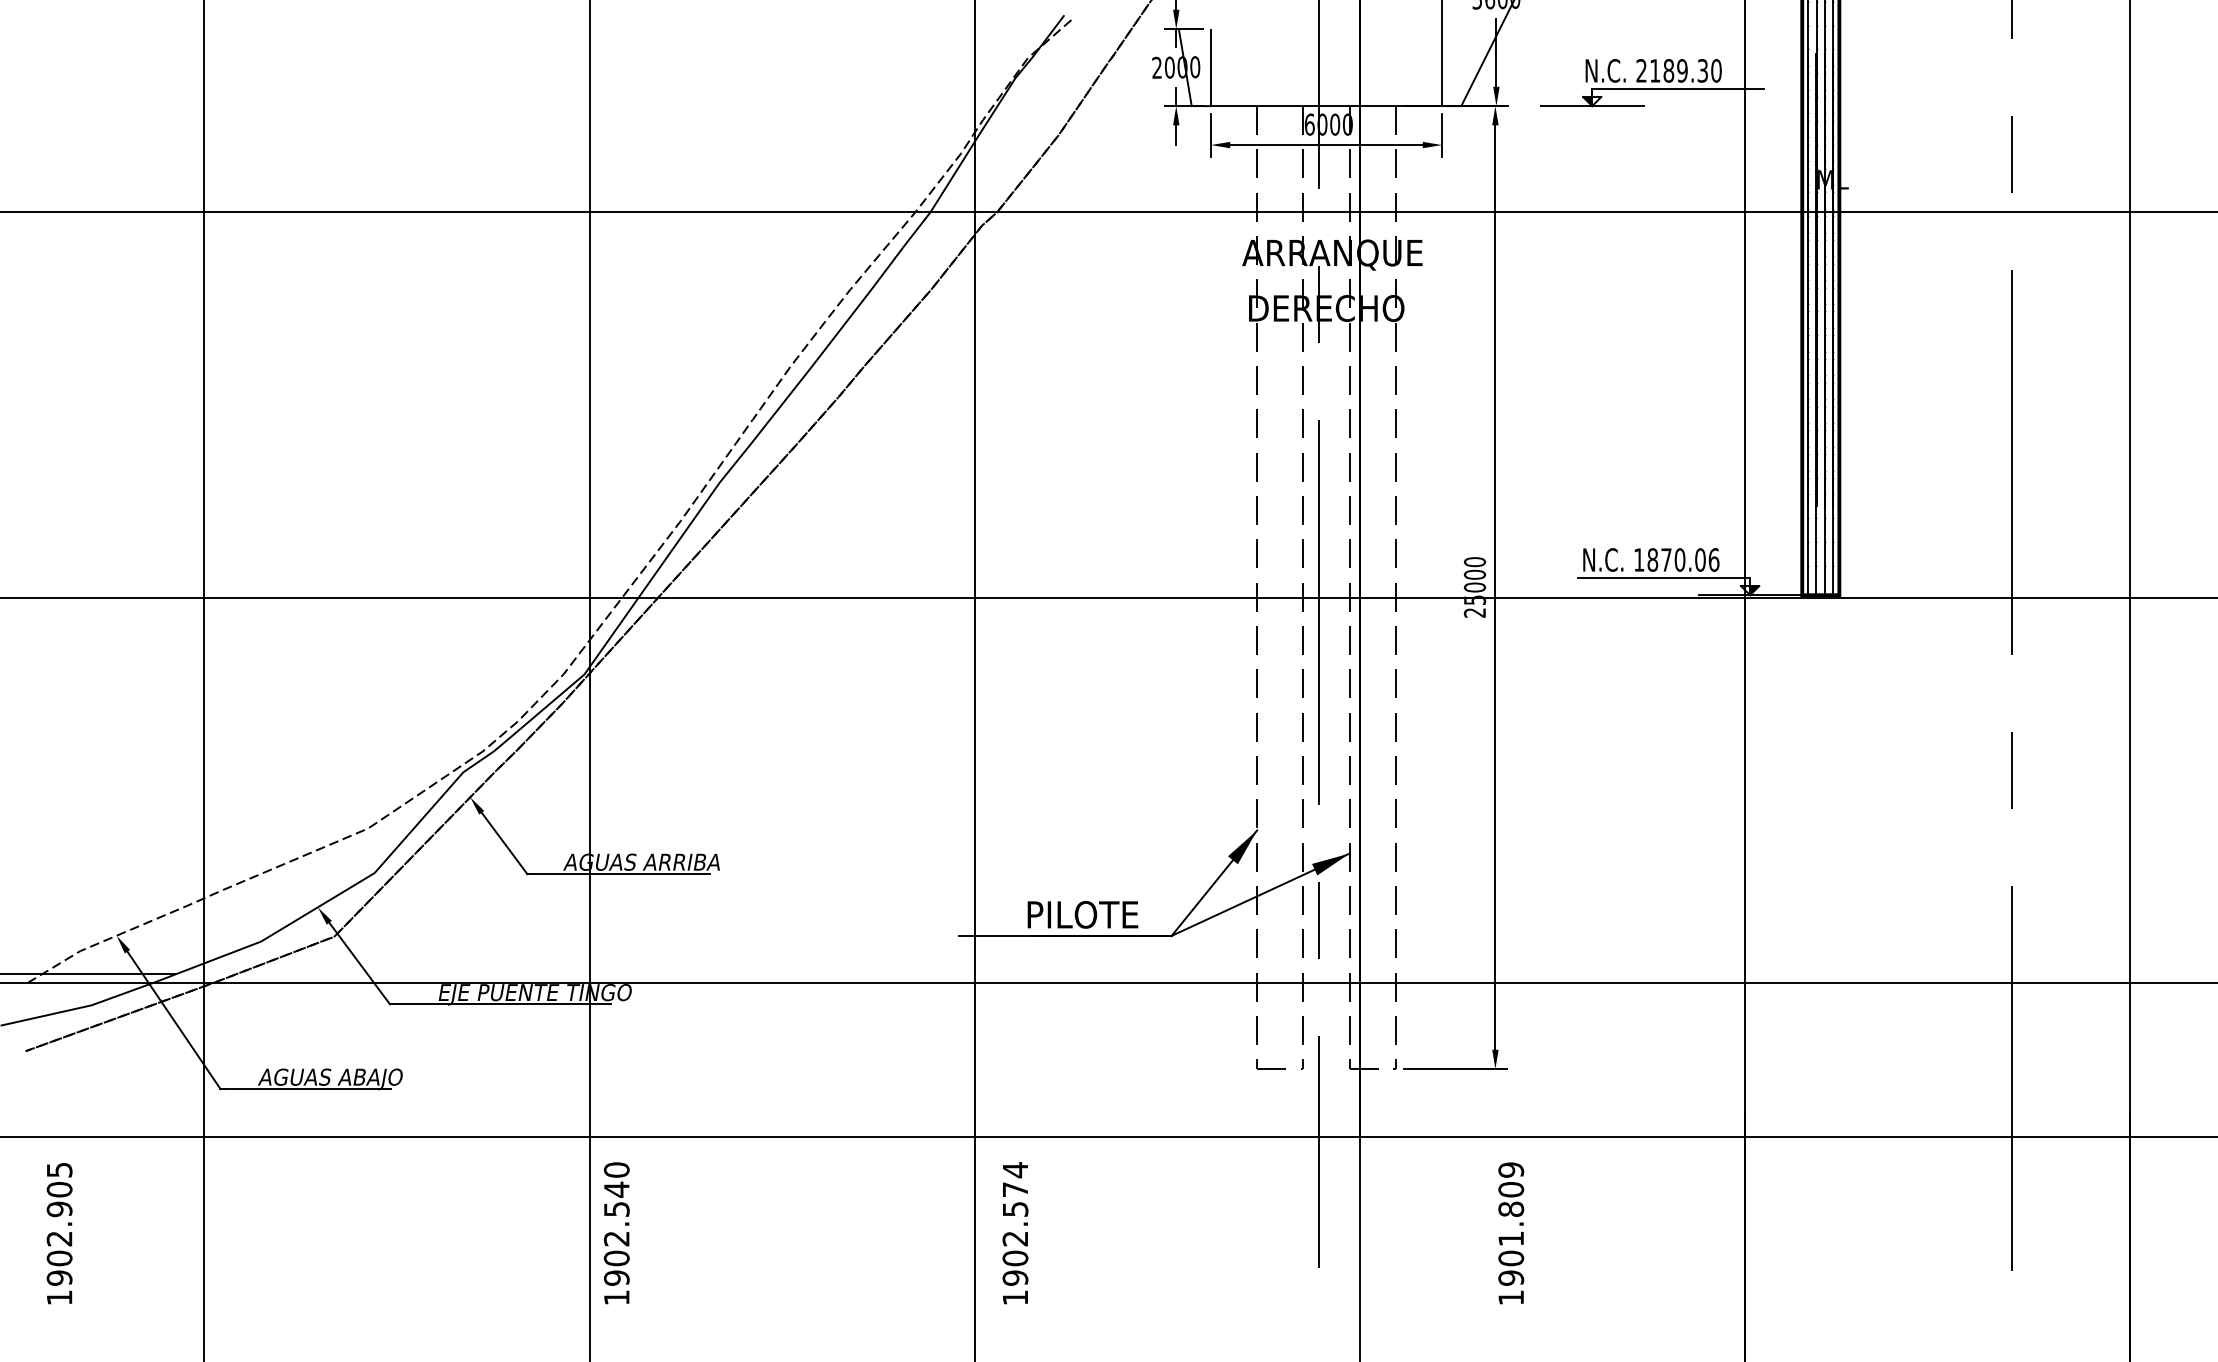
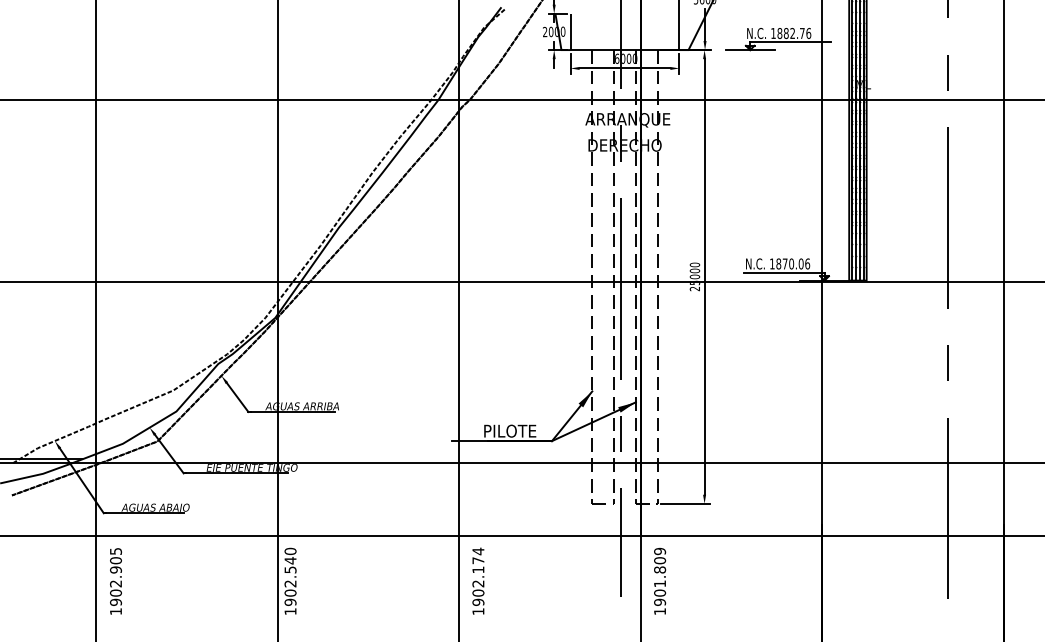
text: (1679, 70) -> (791, 33), 2189.30 -> 1882.76
text: (1015, 1208) -> (478, 569), 1902.574 -> 1902.174
text: (1512, 1231) -> (660, 580), moved
text: (58, 1233) -> (115, 581), moved

